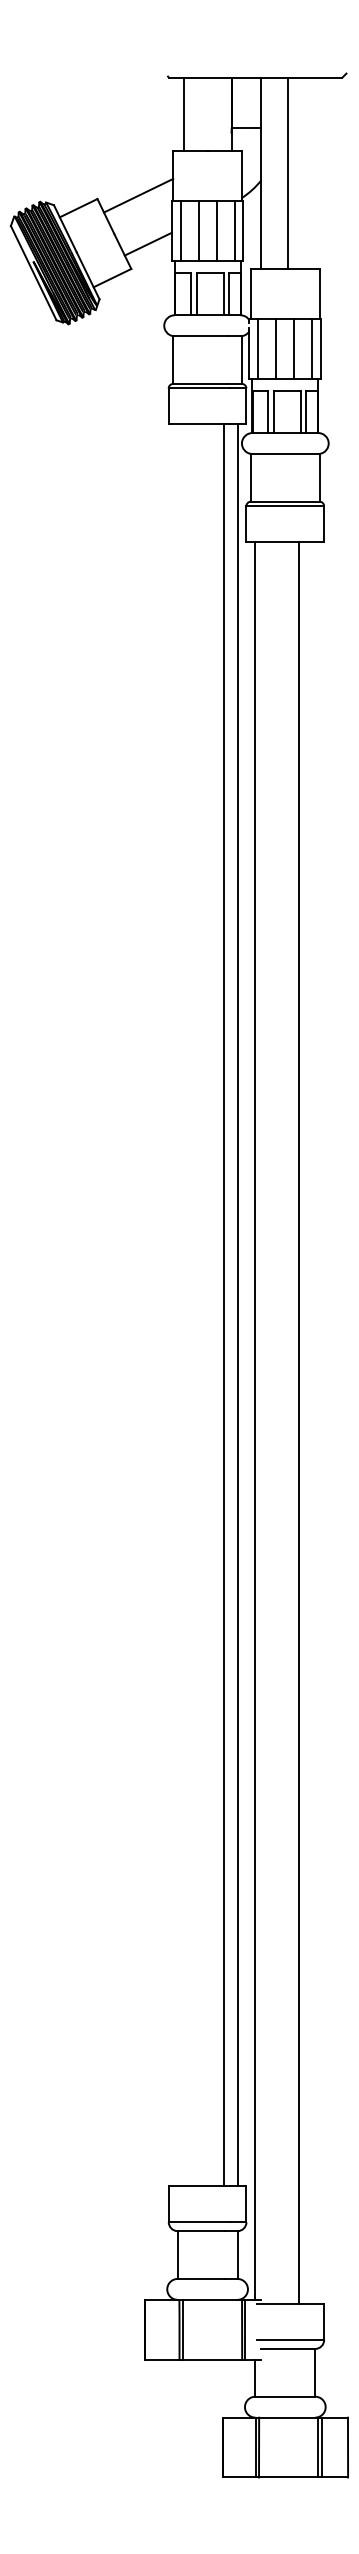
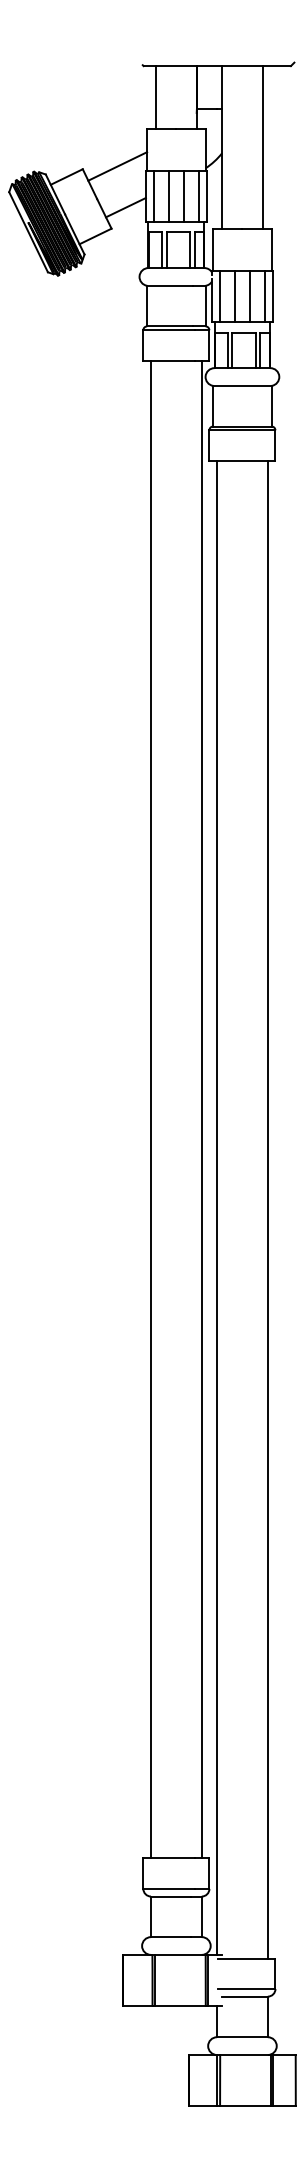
line: (287, 173) -> (262, 147), moved
line: (223, 1305) -> (150, 1109), moved
line: (298, 1422) -> (267, 1209), moved

